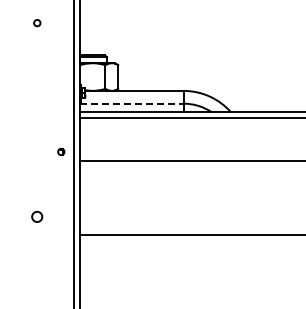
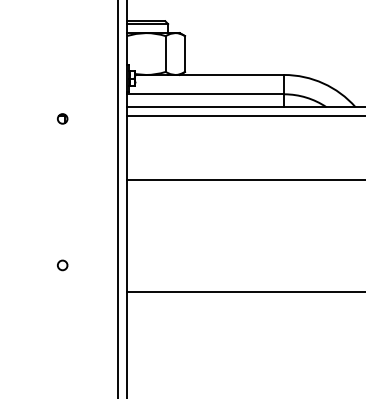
line: (131, 103) -> (205, 94), dashed -> solid
part: (61, 151) -> (62, 118), moved
circle: (37, 216) -> (62, 265), size x0.62

